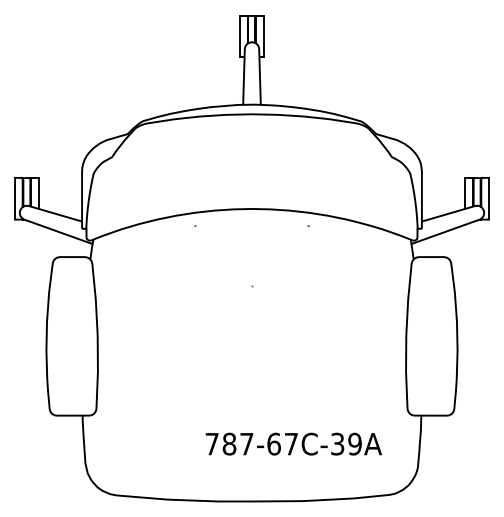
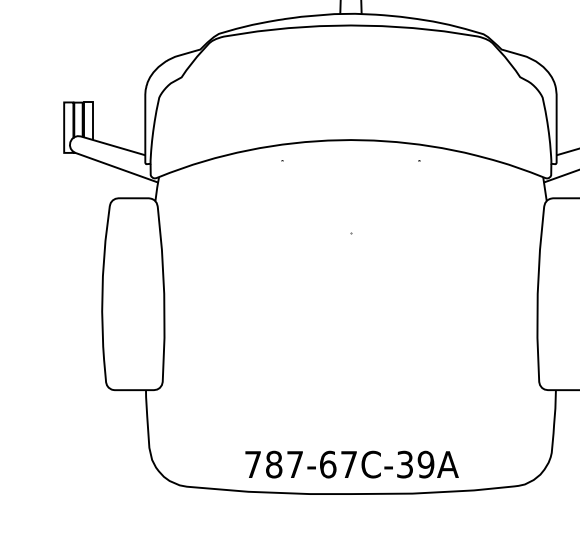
text: (293, 443) -> (351, 463), moved

